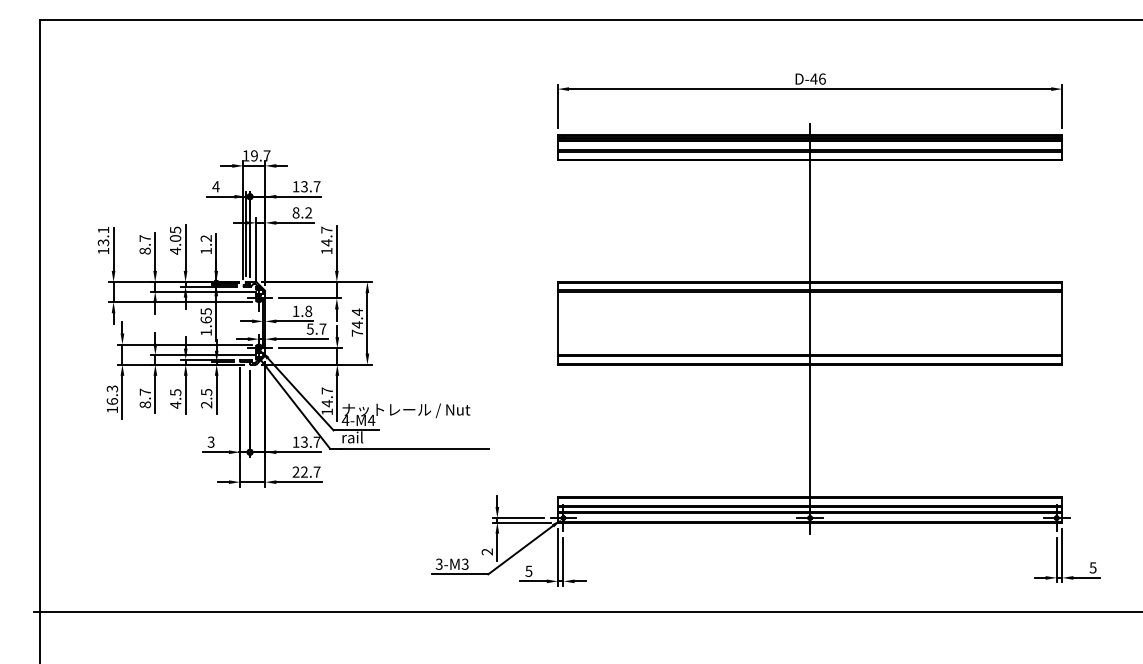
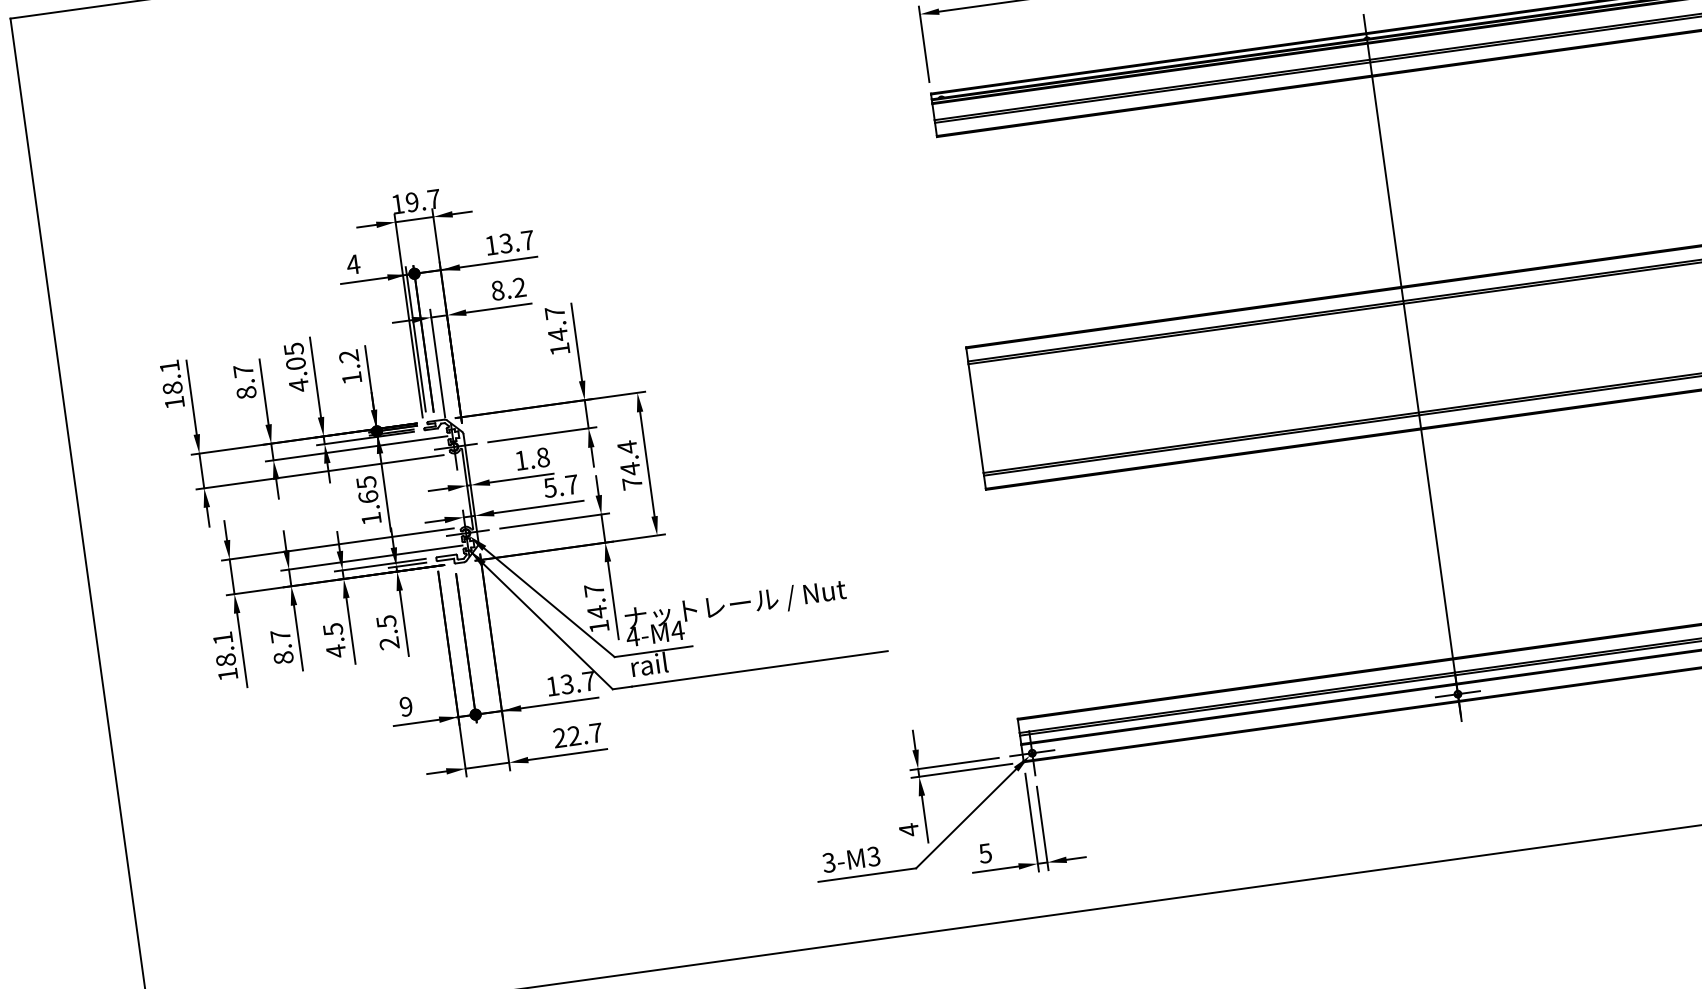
text: (103, 242) -> (172, 387), 13.1 -> 18.1
text: (112, 394) -> (224, 647), 16.3 -> 18.1
text: (210, 441) -> (404, 705), 3 -> 9
text: (486, 551) -> (907, 829), 2 -> 4

